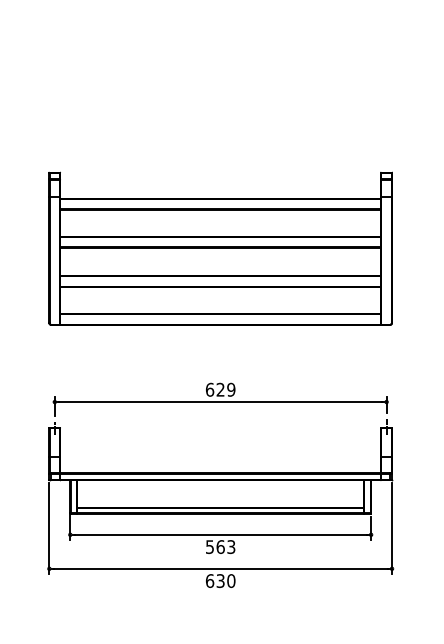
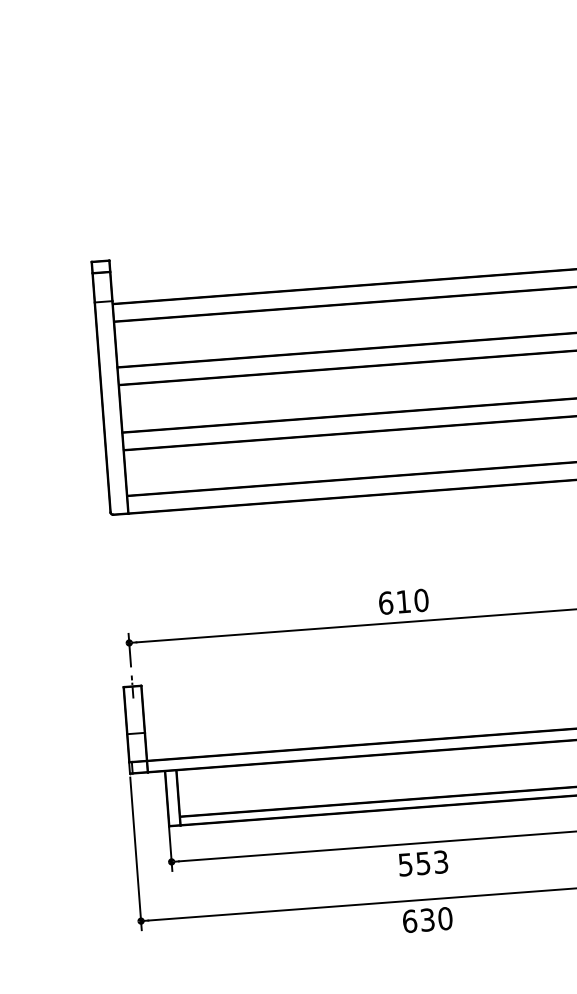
text: (225, 389) -> (411, 600), 629 -> 610
text: (220, 547) -> (423, 864), 563 -> 553

